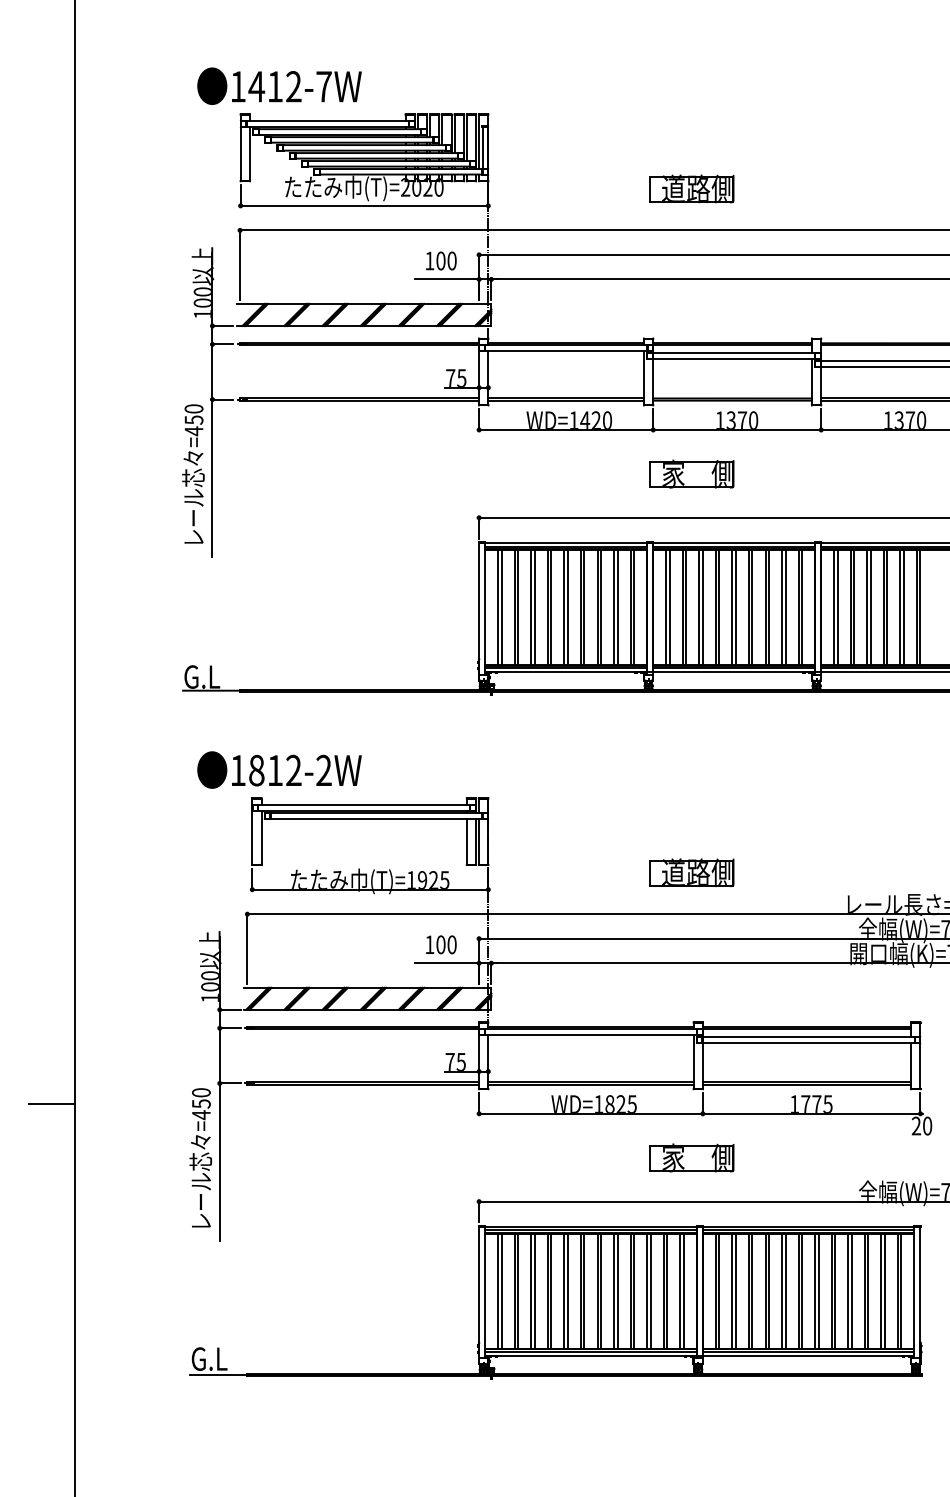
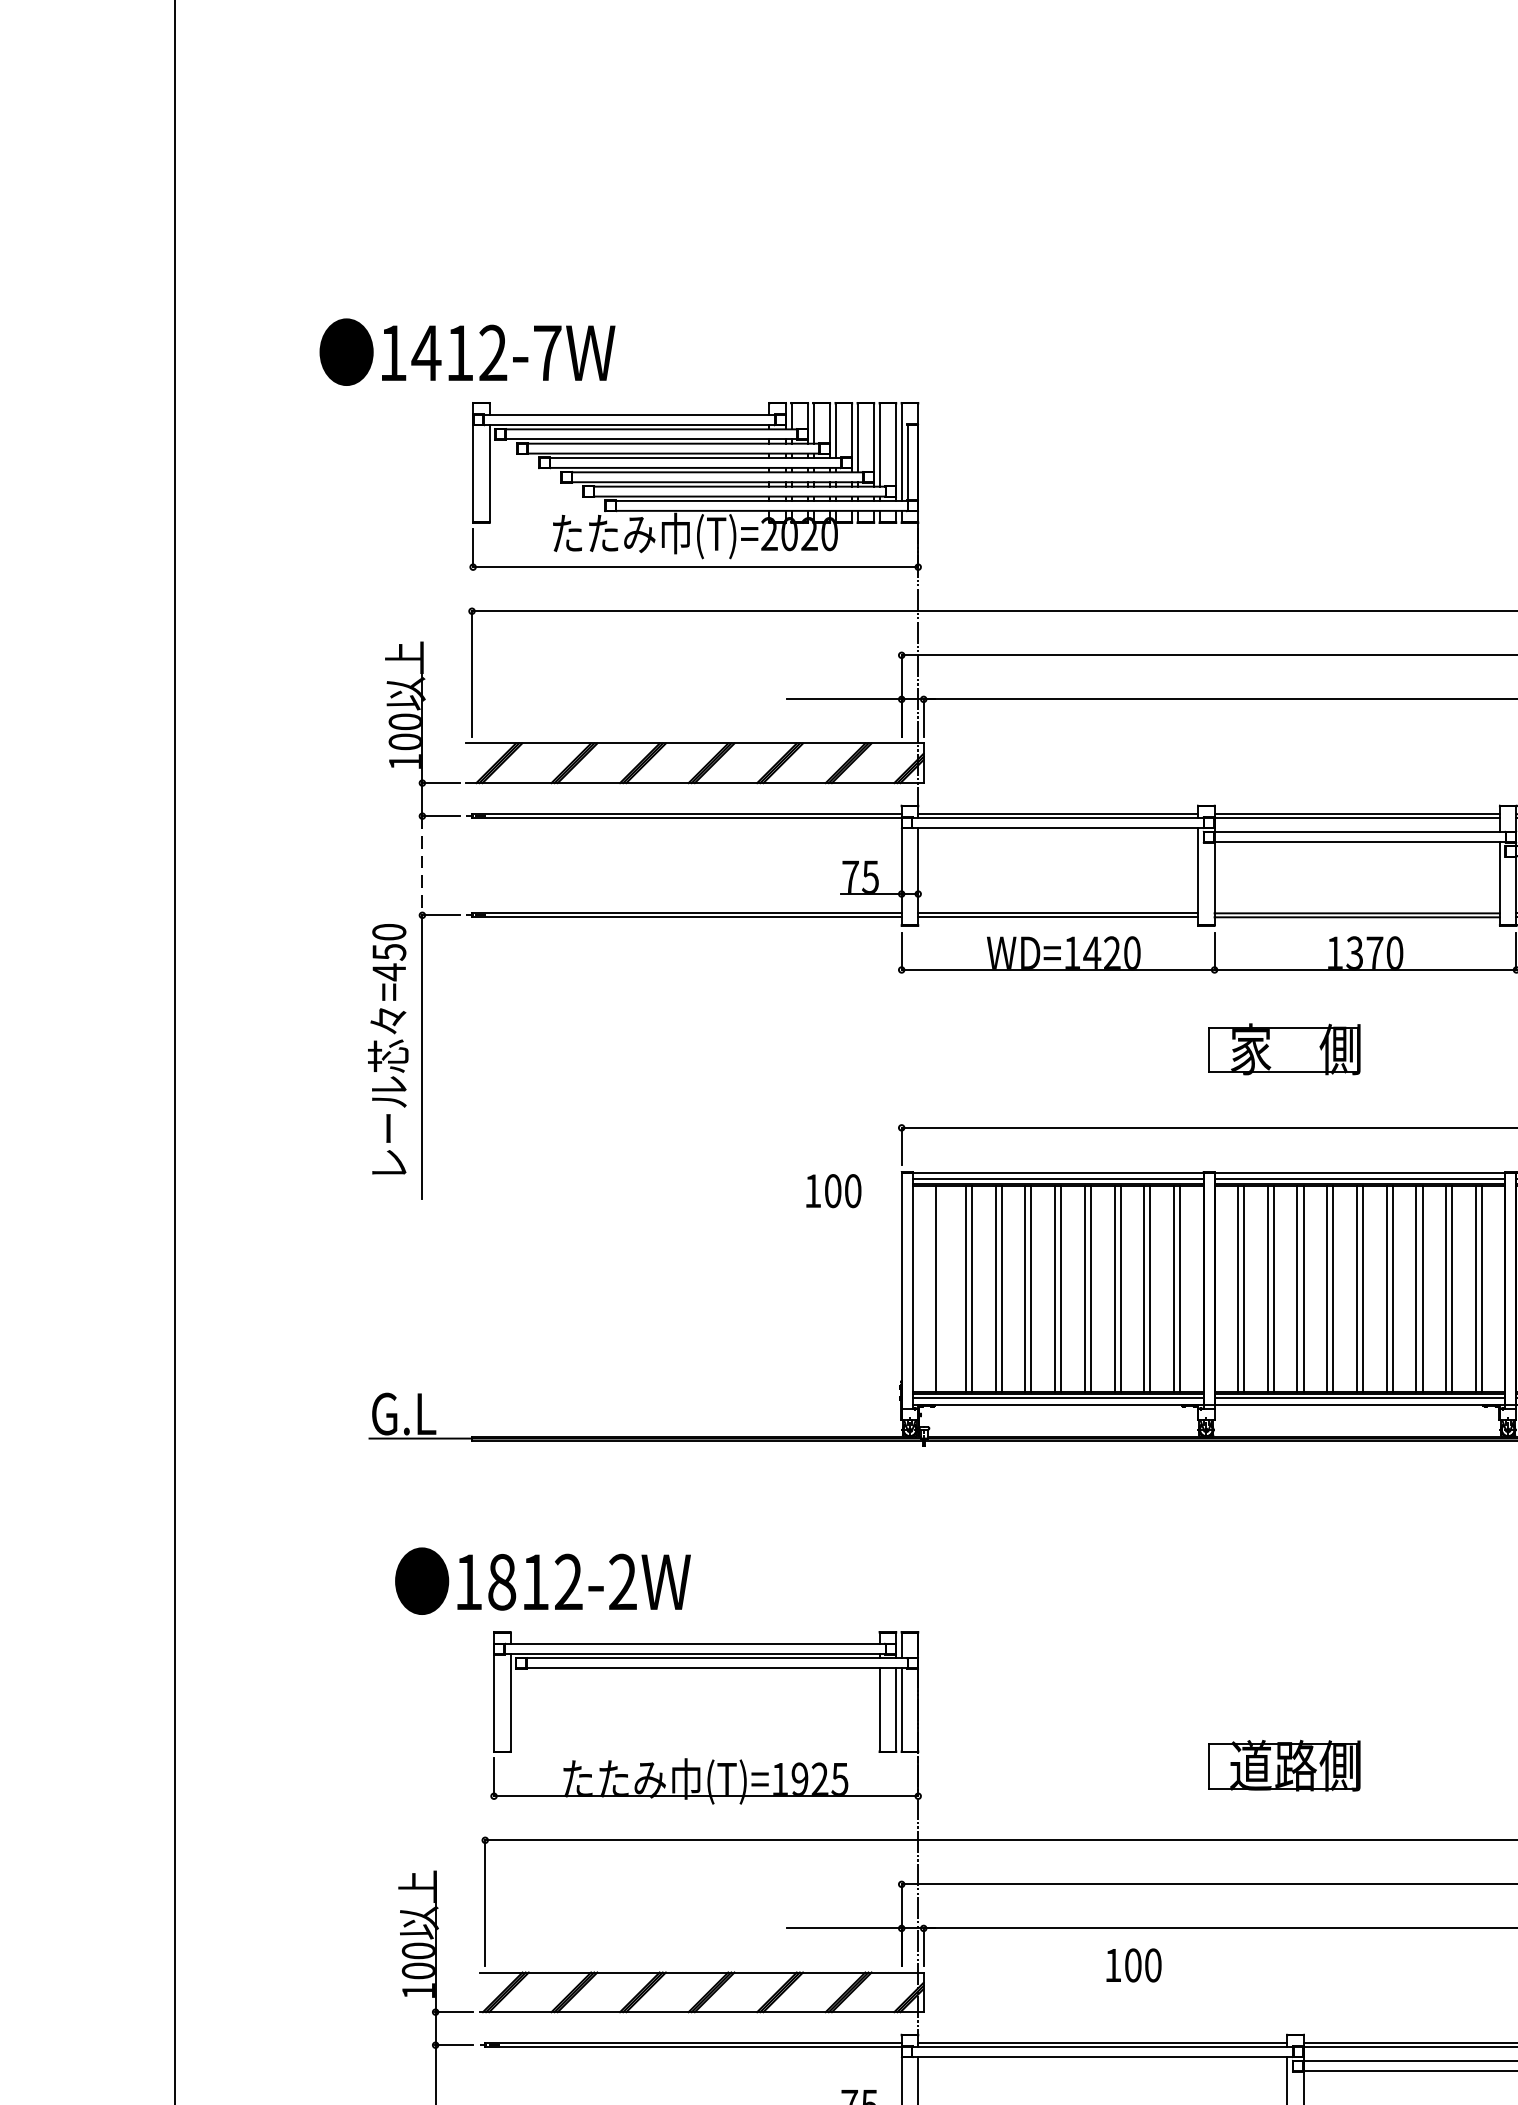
text: (279, 85) -> (467, 350), moved
part: (691, 188) -> (1283, 535), removed
text: (441, 260) -> (834, 1190), moved
line: (212, 371) -> (422, 864), solid -> dashed
line: (501, 607) -> (941, 1289), removed
text: (441, 944) -> (1134, 1964), moved

